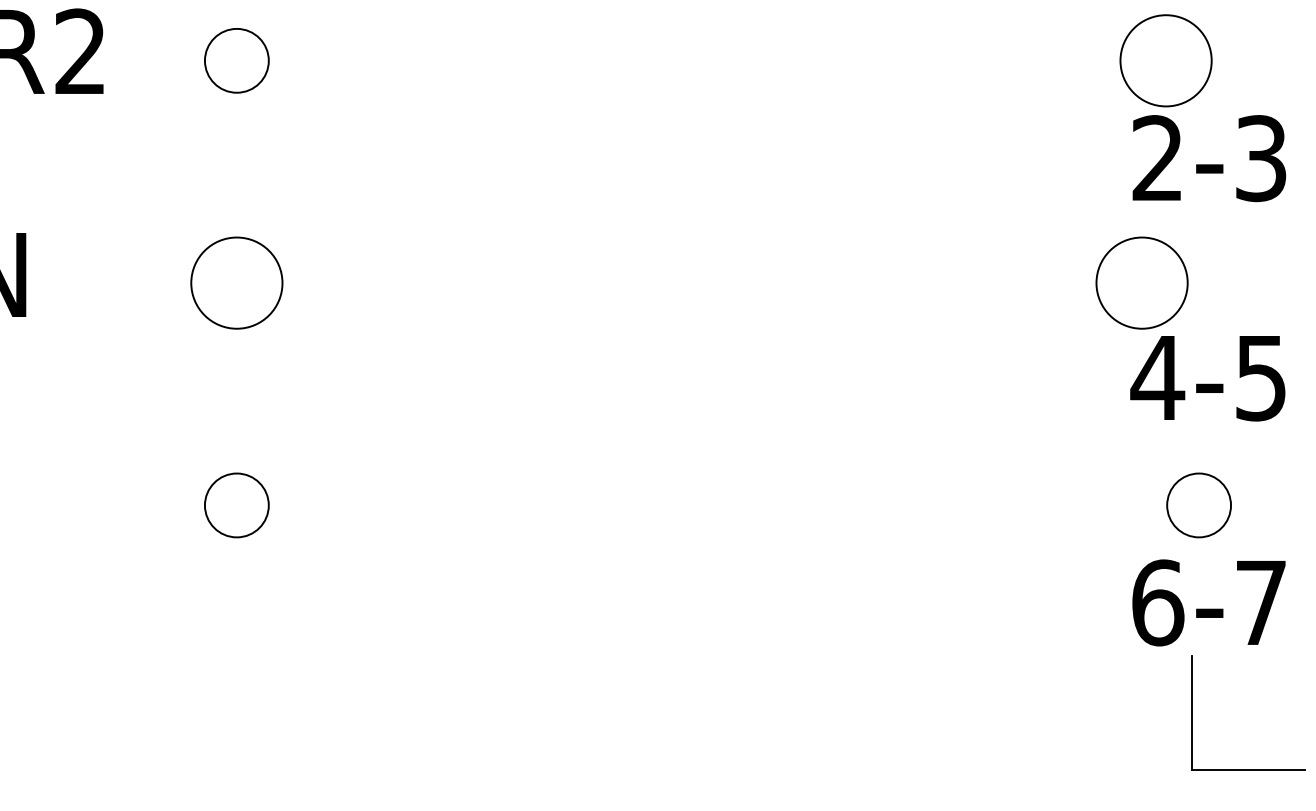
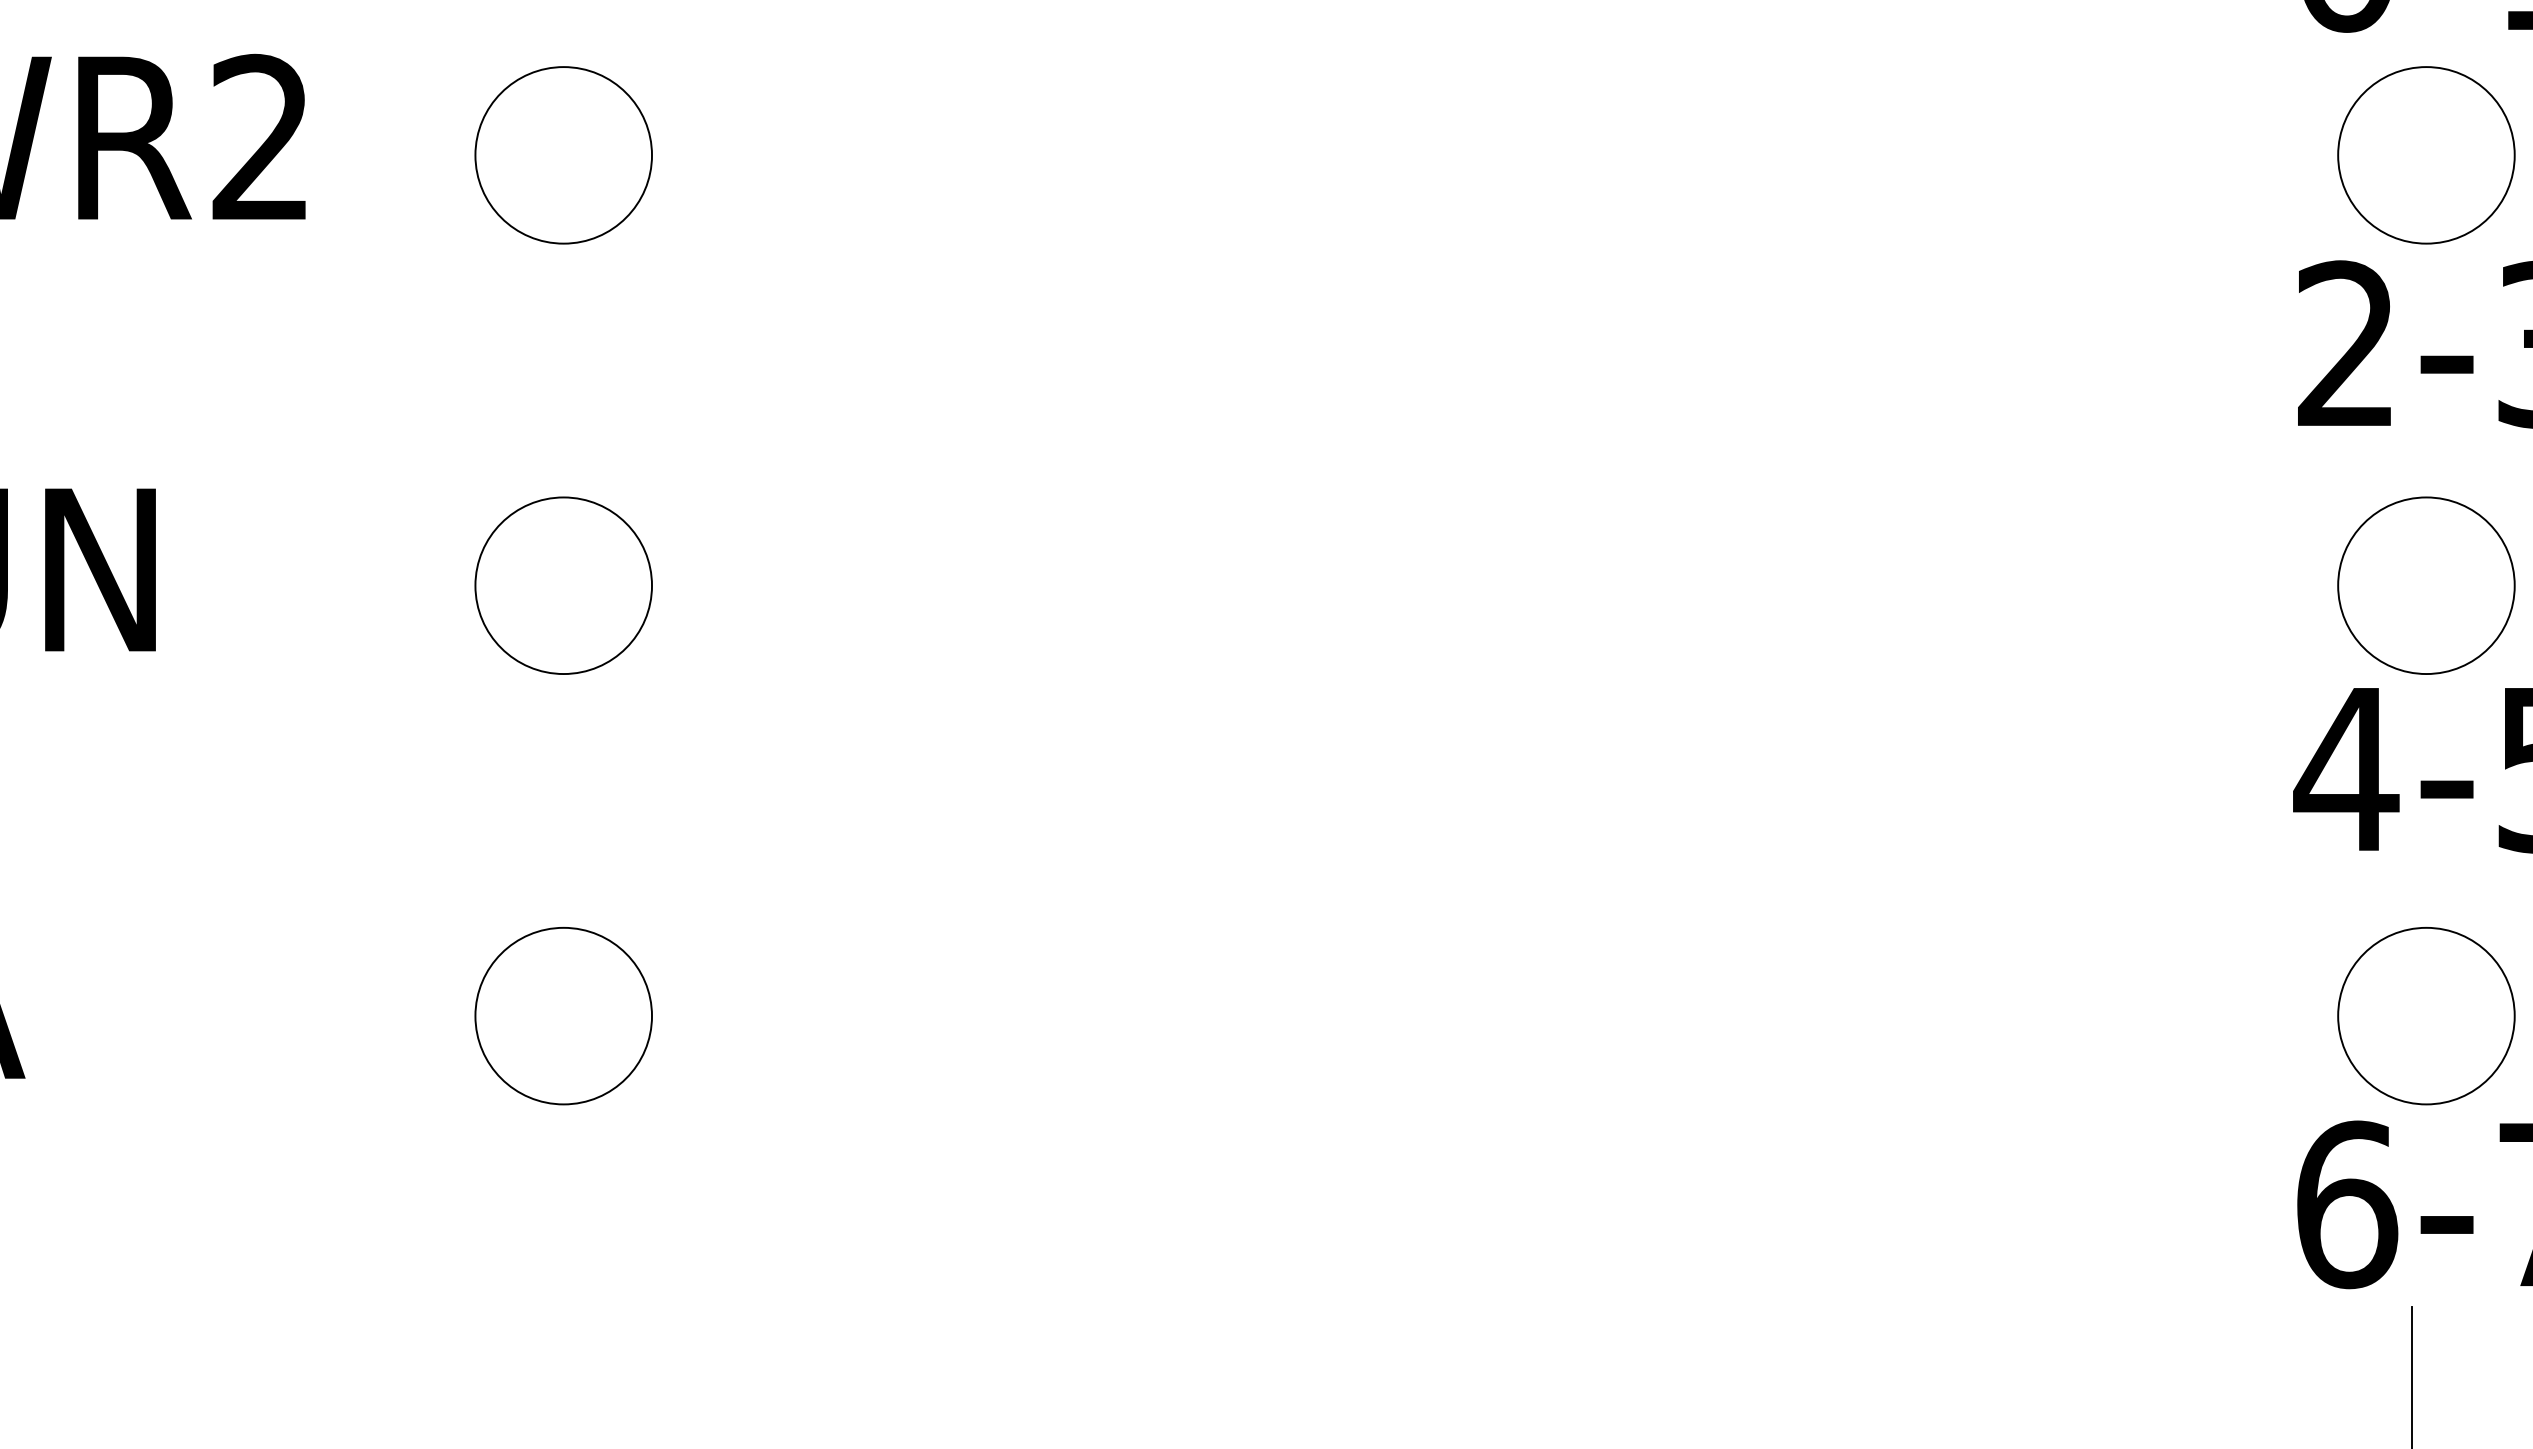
circle: (236, 60) -> (562, 154), size x1.43
circle: (1165, 60) -> (2425, 154), moved
circle: (1141, 282) -> (2425, 584), moved
circle: (236, 505) -> (562, 1016), size x1.43
circle: (1198, 505) -> (2425, 1016), size x1.43

